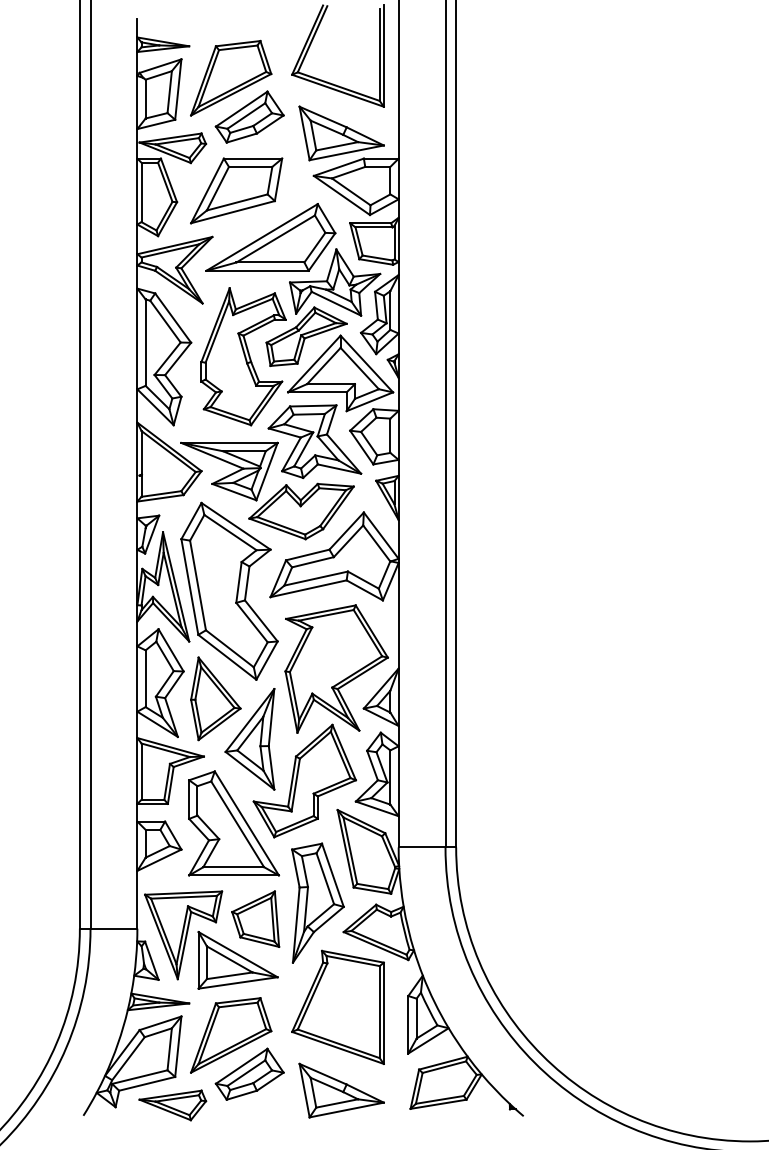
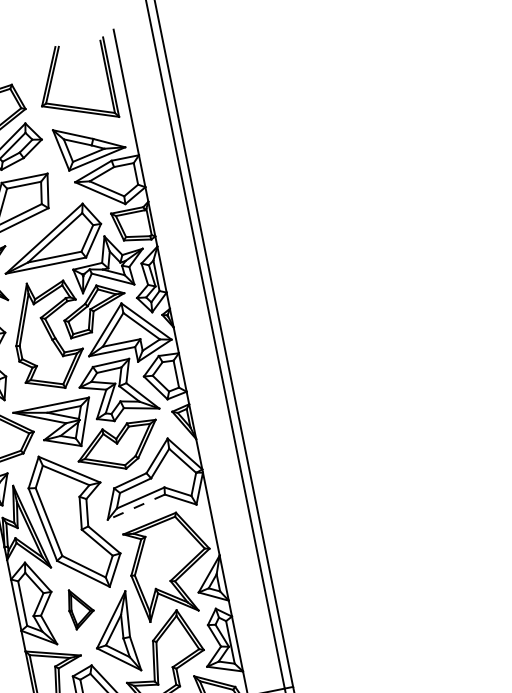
line: (308, 588) -> (136, 506), solid -> dashed
part: (215, 698) -> (80, 608), size x0.6

